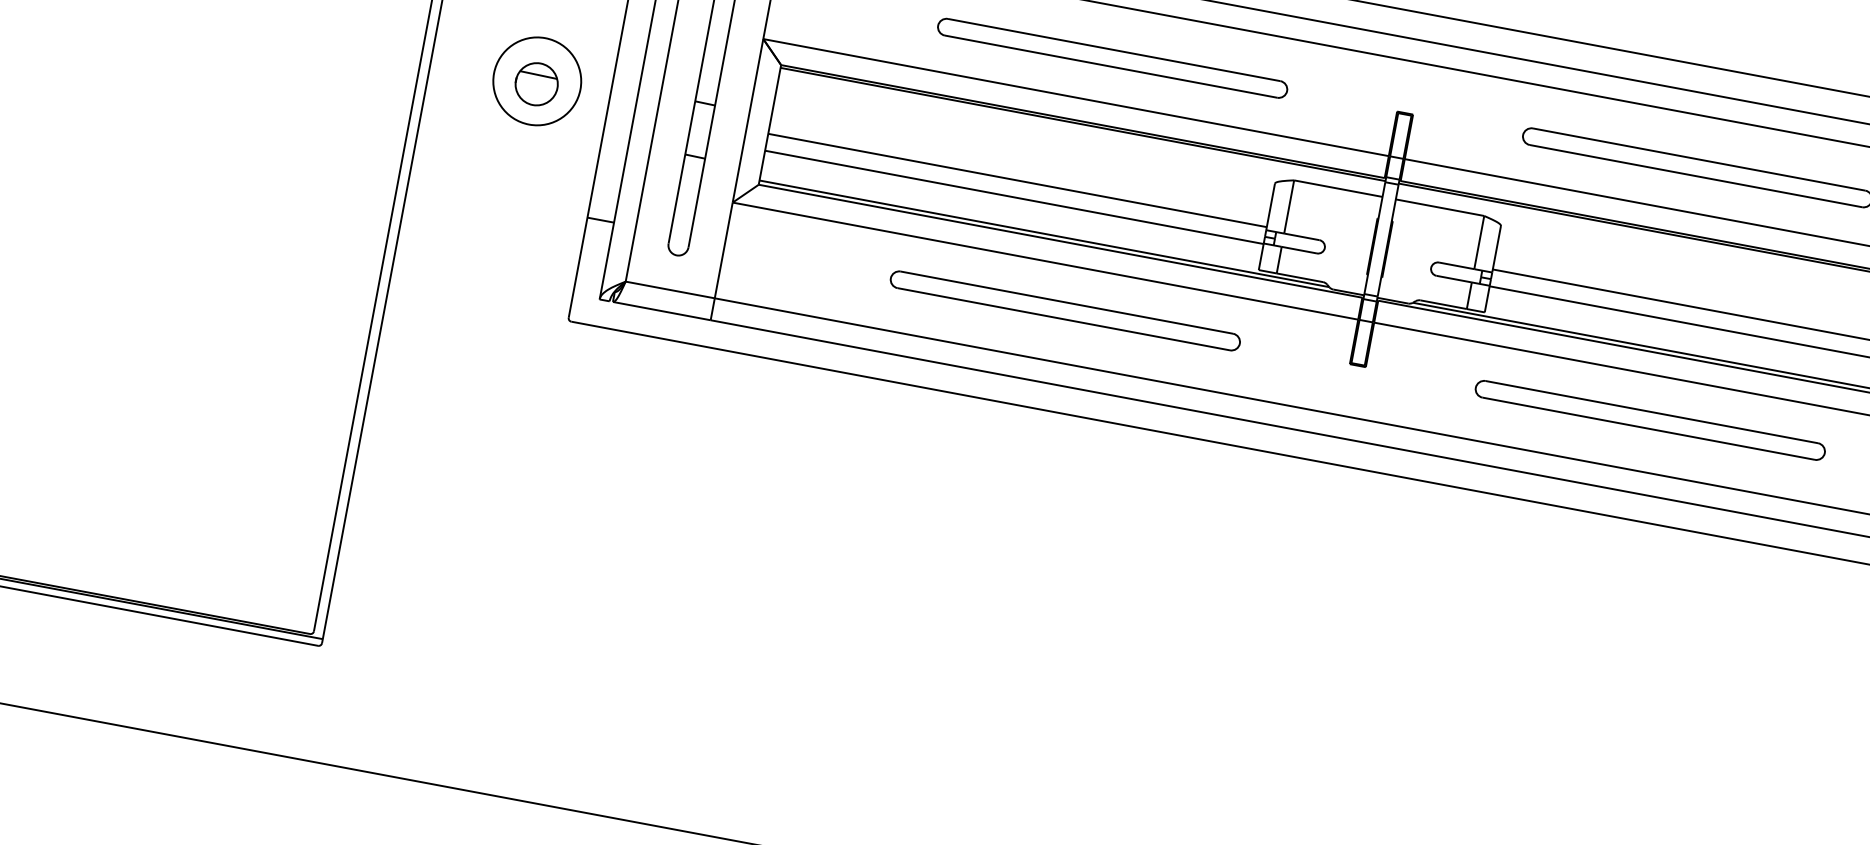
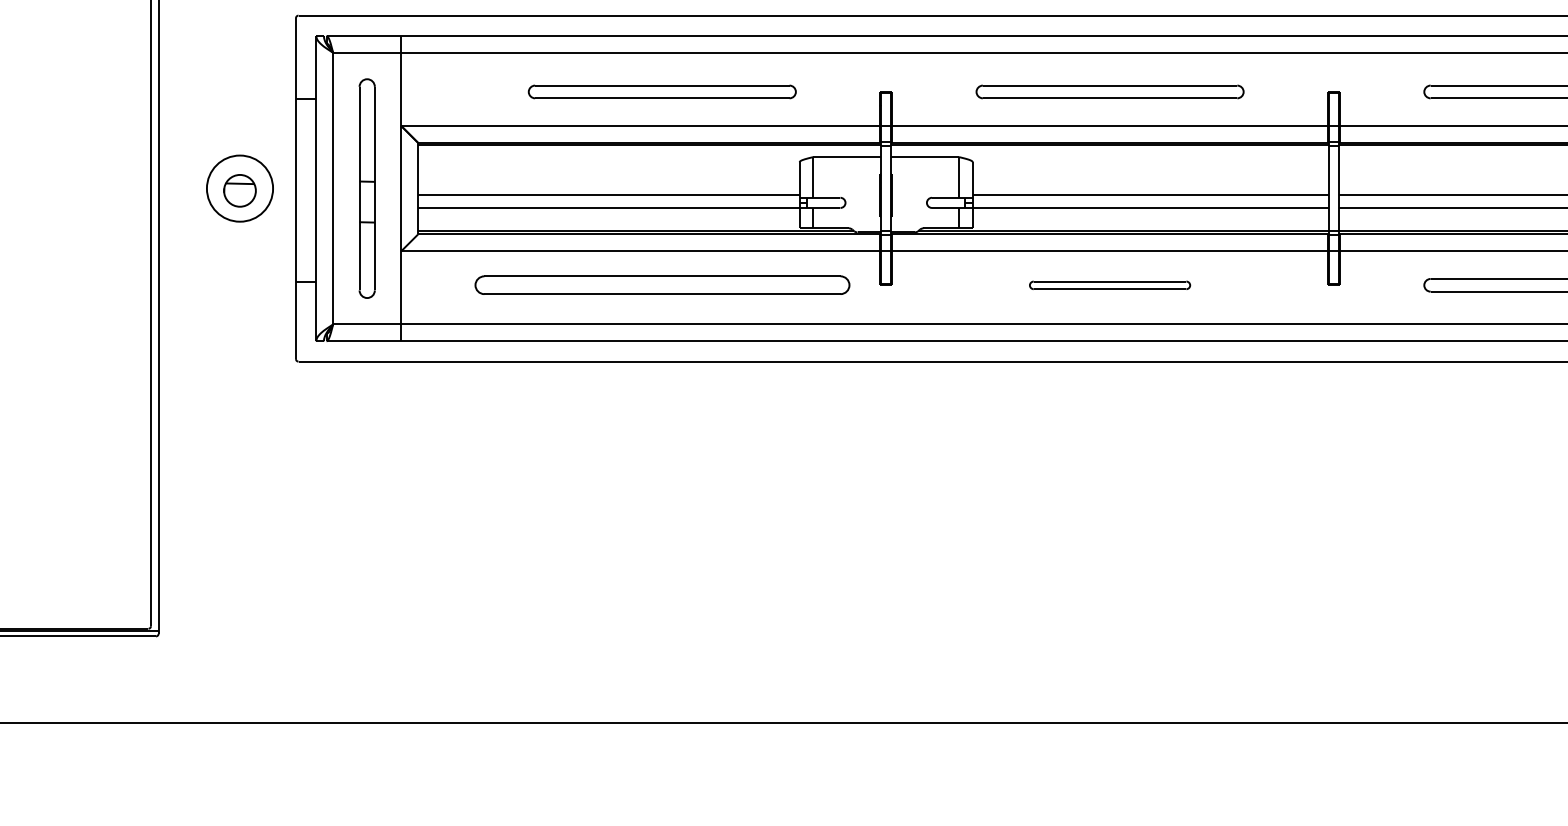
part: (1064, 310) -> (661, 285), size x1.4
part: (1649, 420) -> (1109, 285), size x0.6

